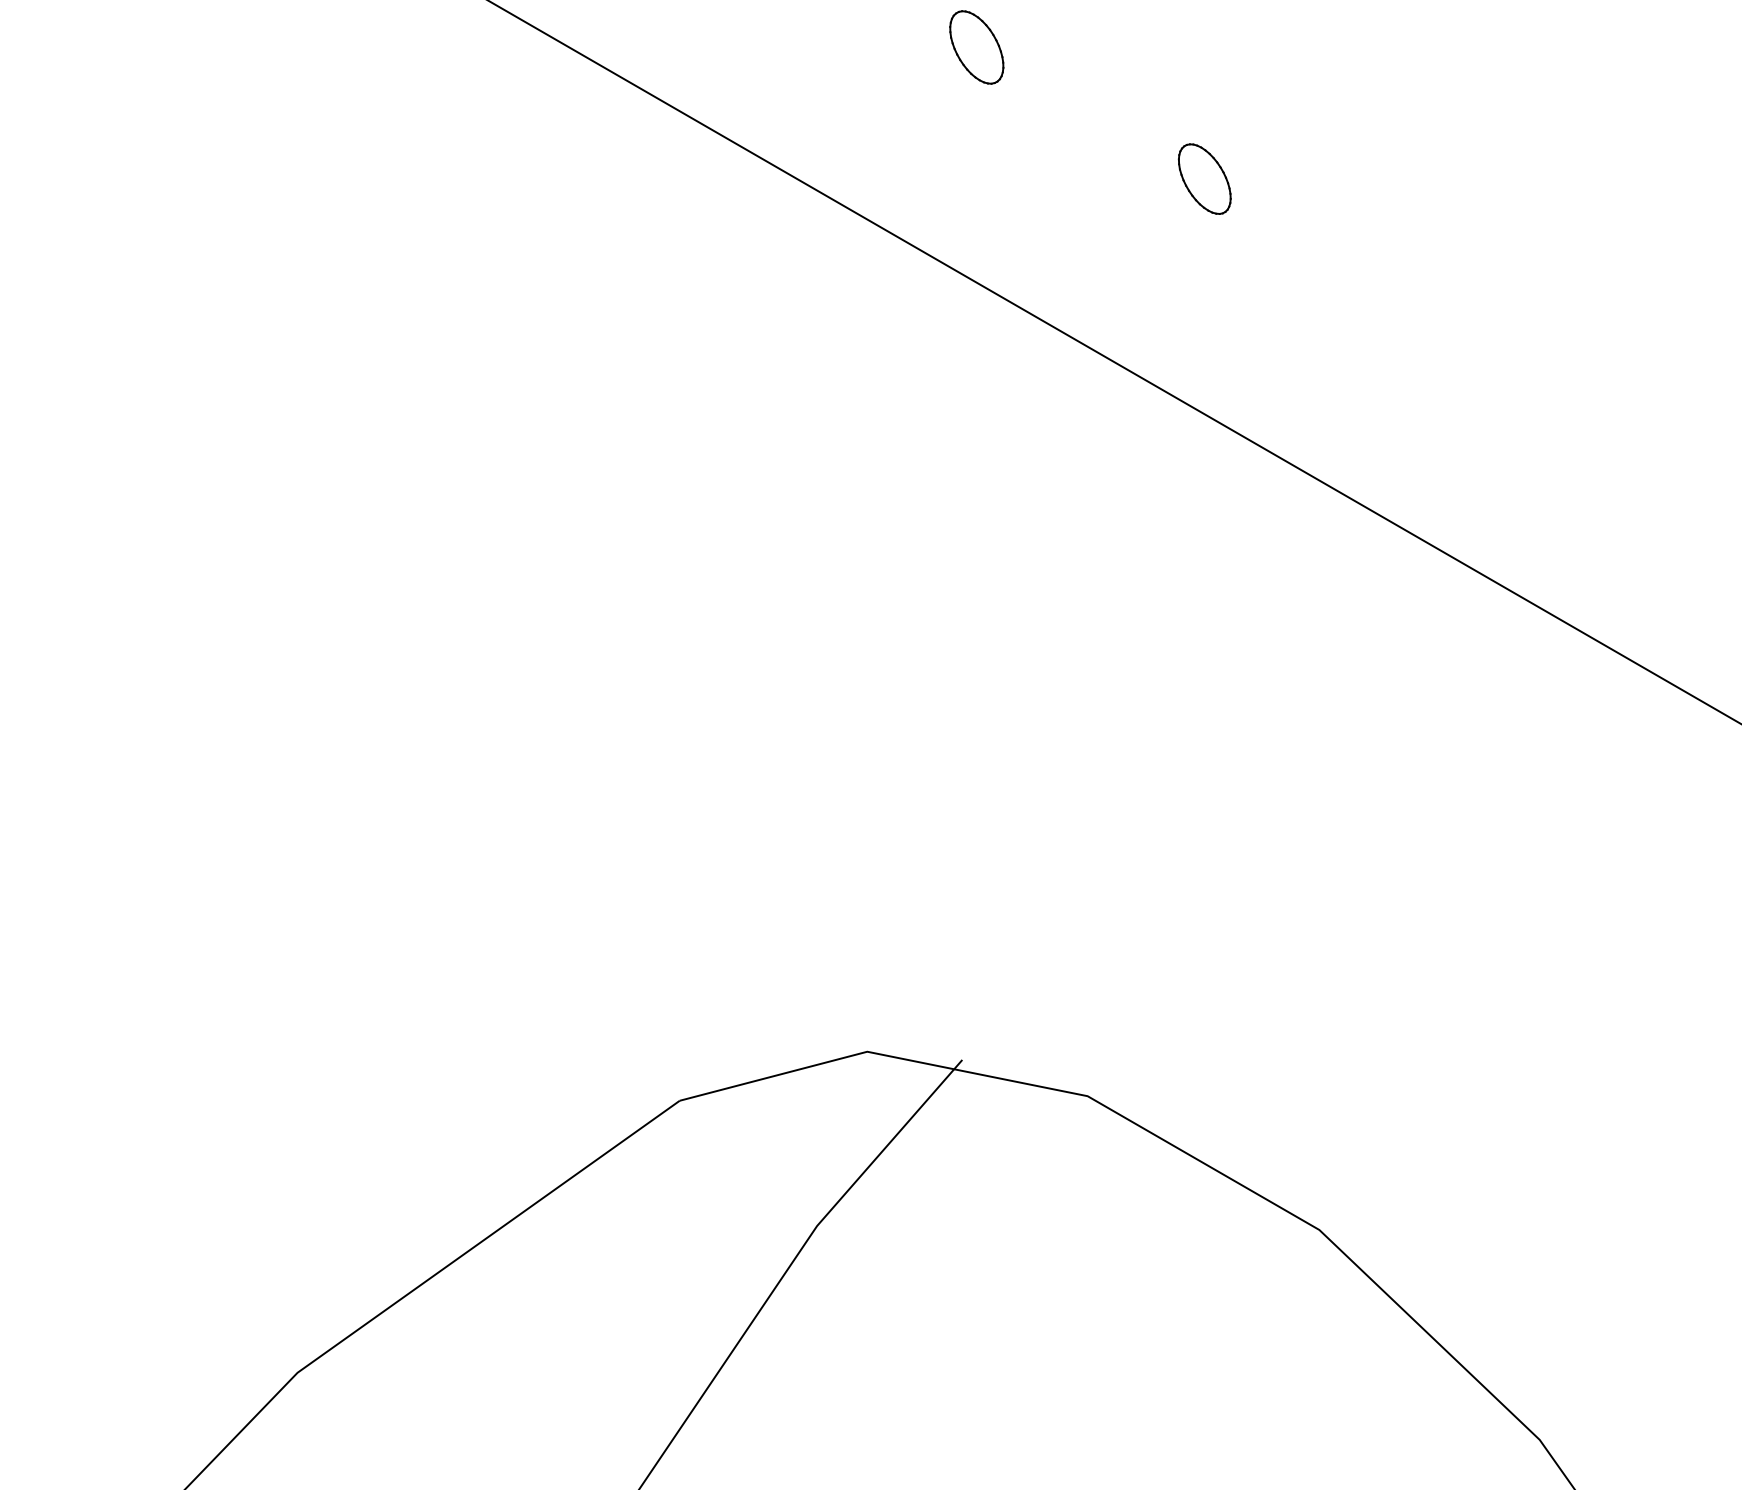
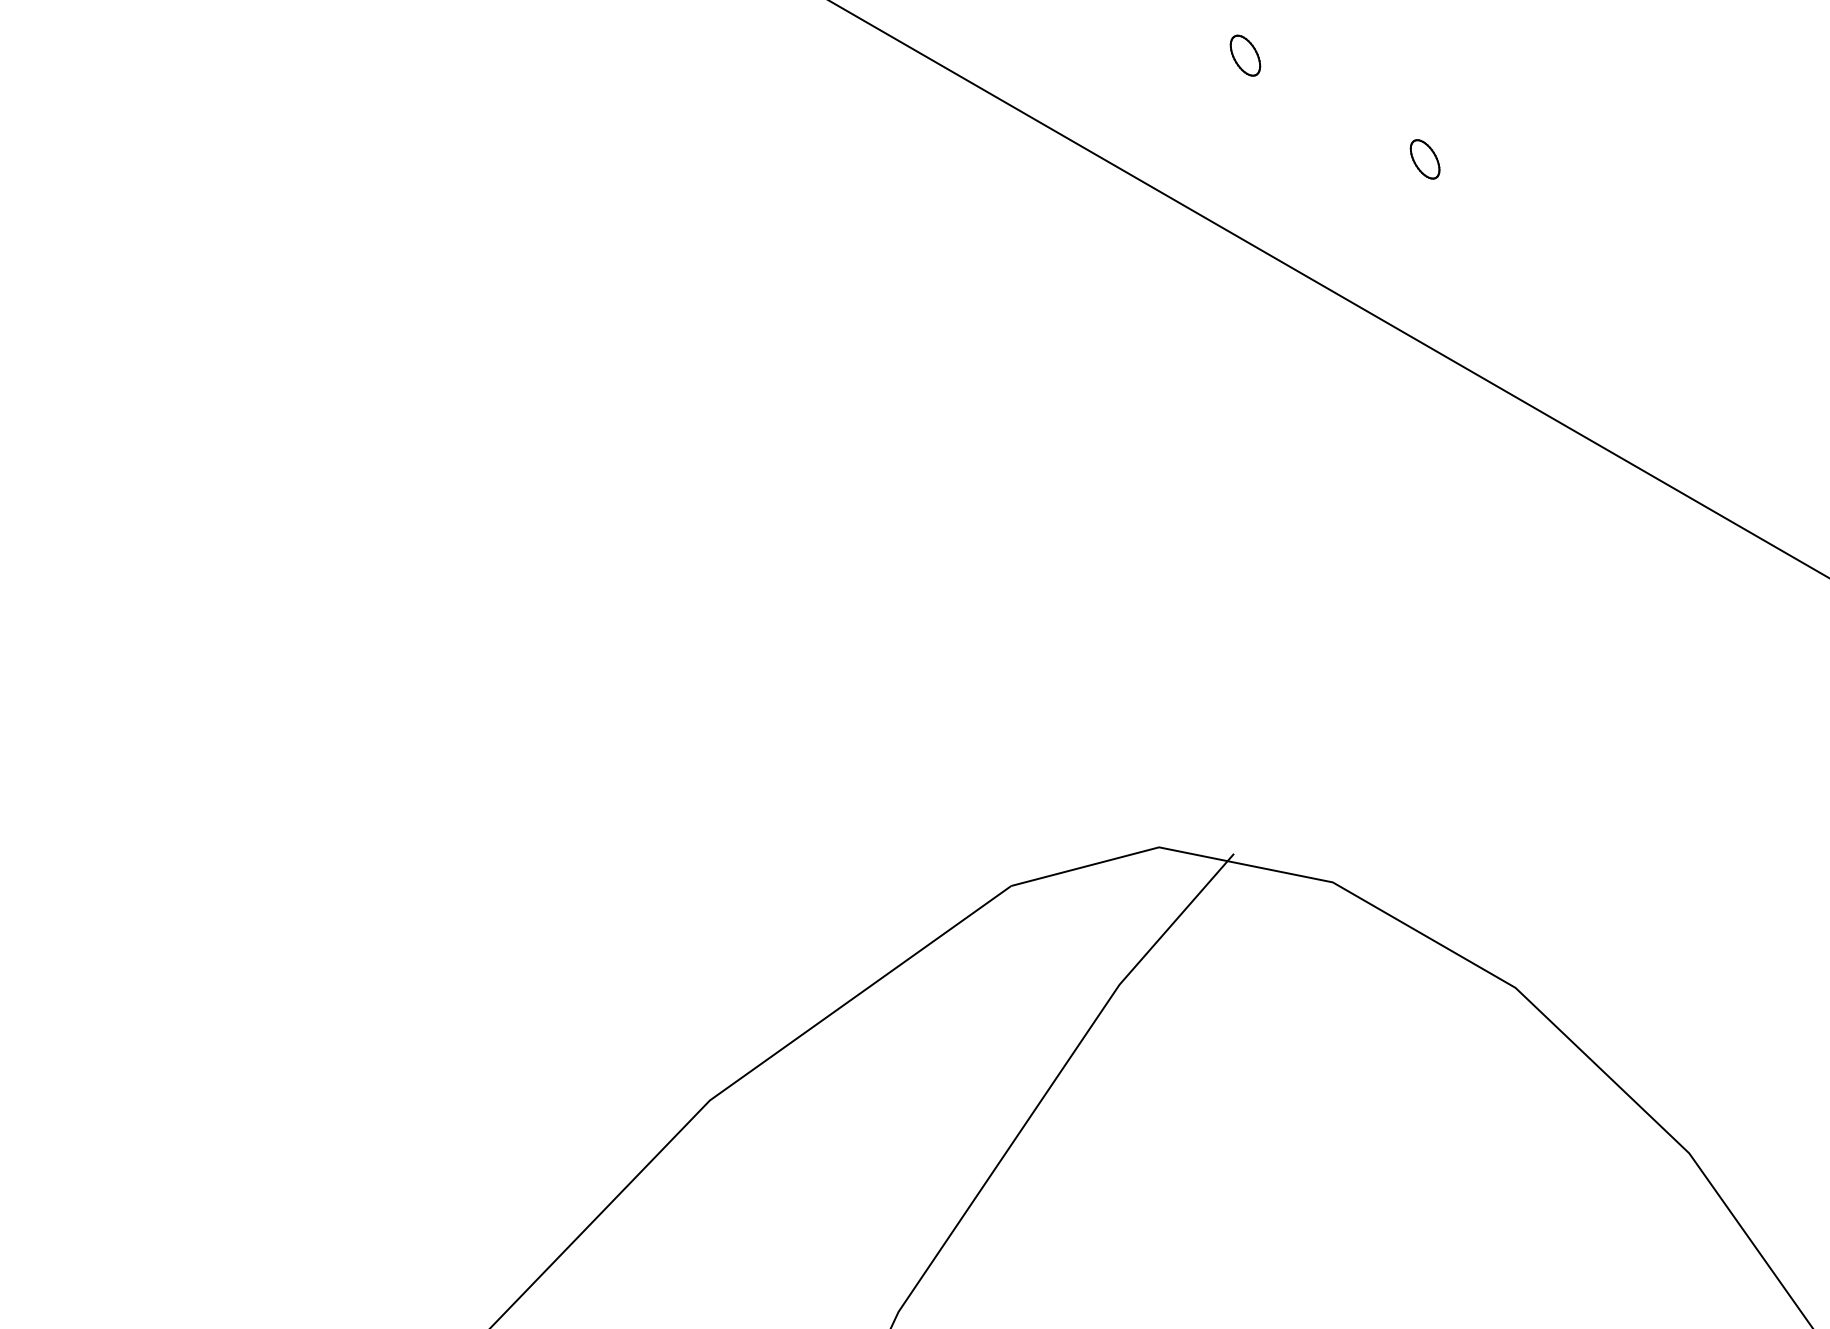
part: (976, 47) -> (1245, 55), size x0.7
part: (1203, 179) -> (1424, 159), size x0.7

